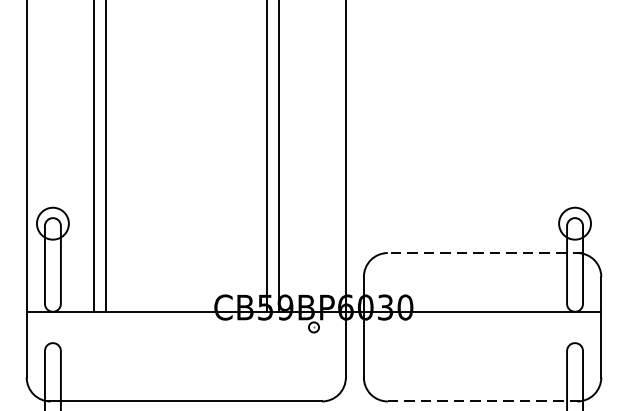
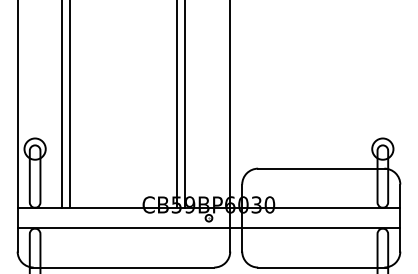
line: (484, 252) -> (322, 168), dashed -> solid
line: (313, 342) -> (208, 228), added
line: (485, 401) -> (323, 267), dashed -> solid

